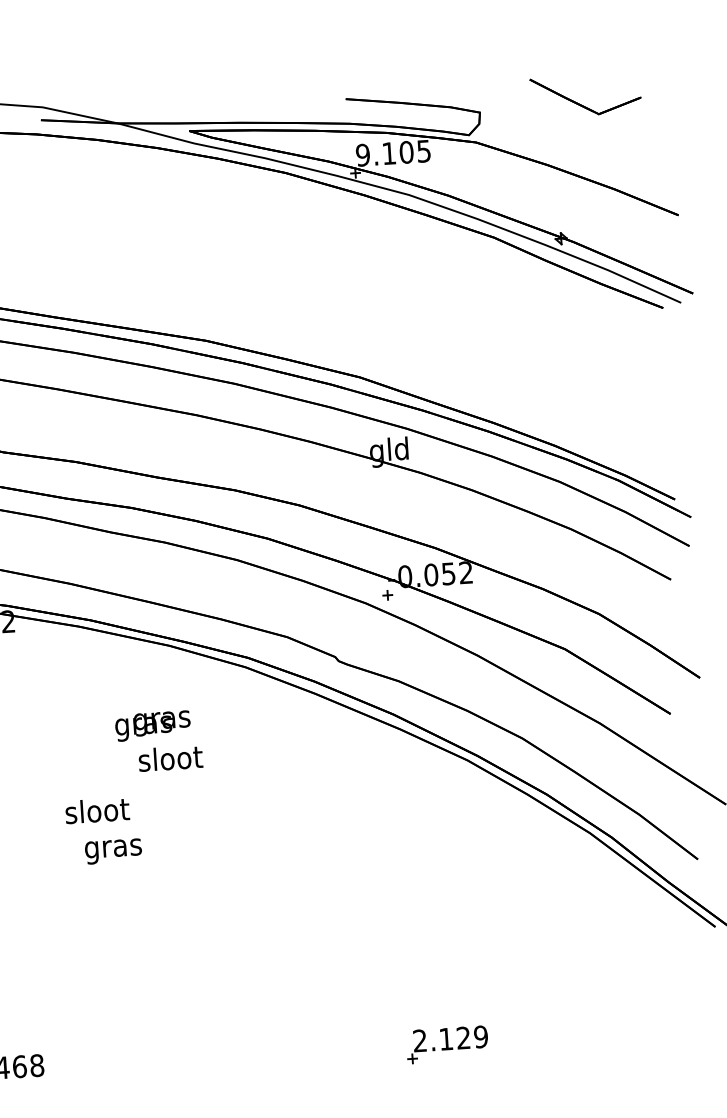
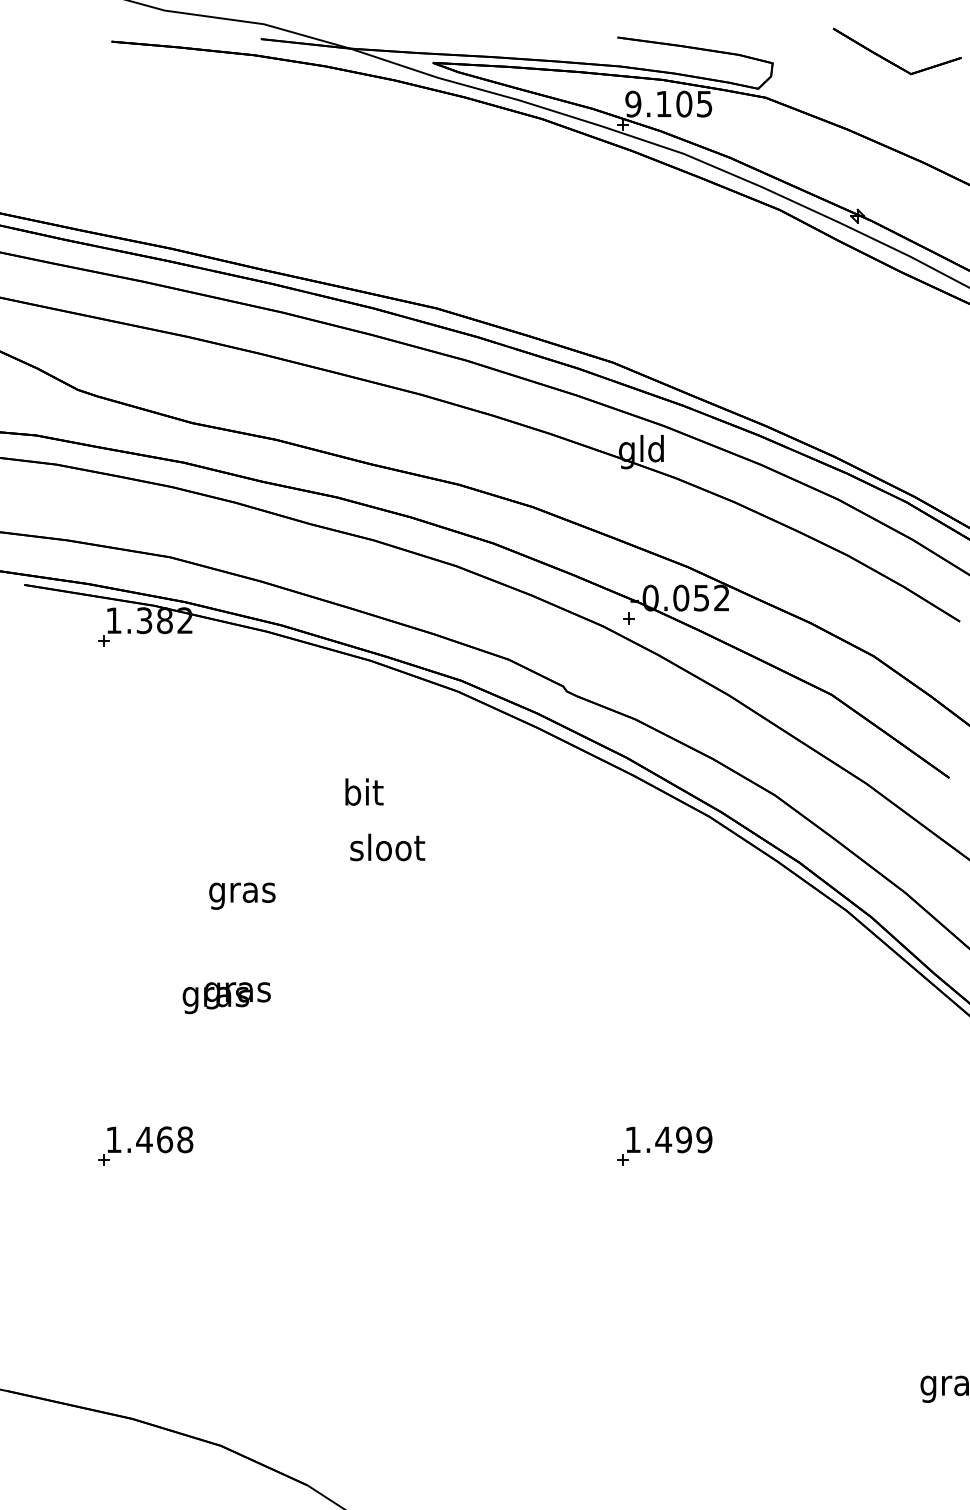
text: (152, 726) -> (226, 998), moved
text: (170, 757) -> (363, 791), sloot -> bit
text: (97, 810) -> (387, 847), moved
text: (113, 850) -> (242, 895), moved
text: (441, 1039) -> (658, 1139), 2.129 -> 1.499

